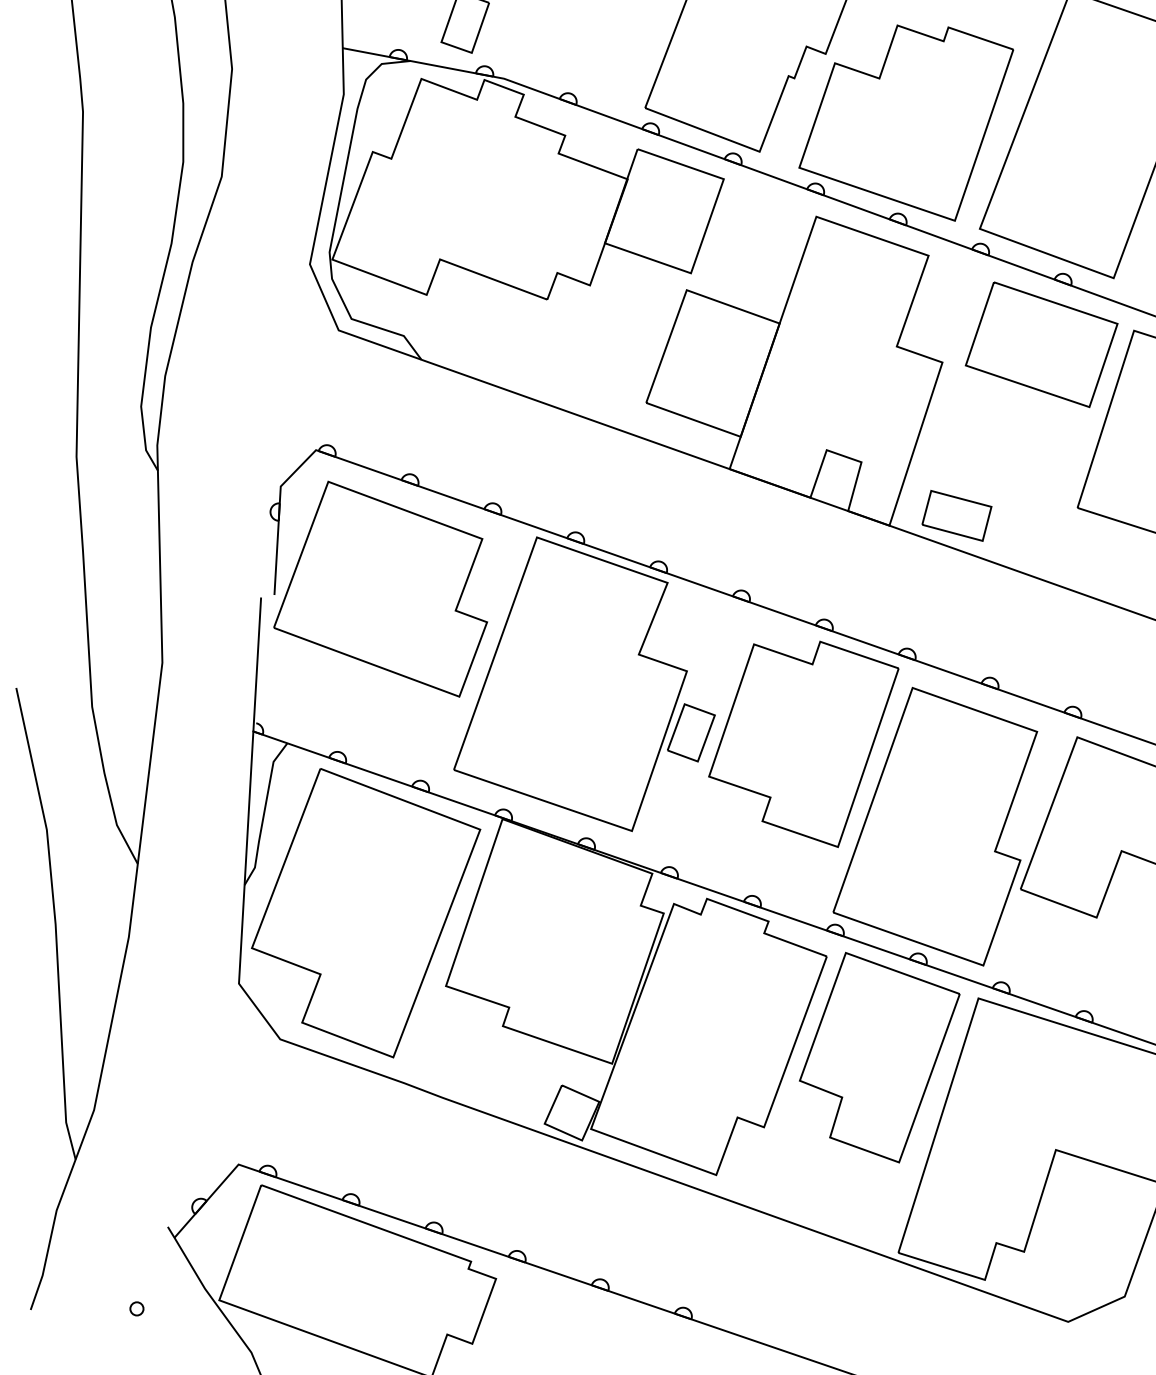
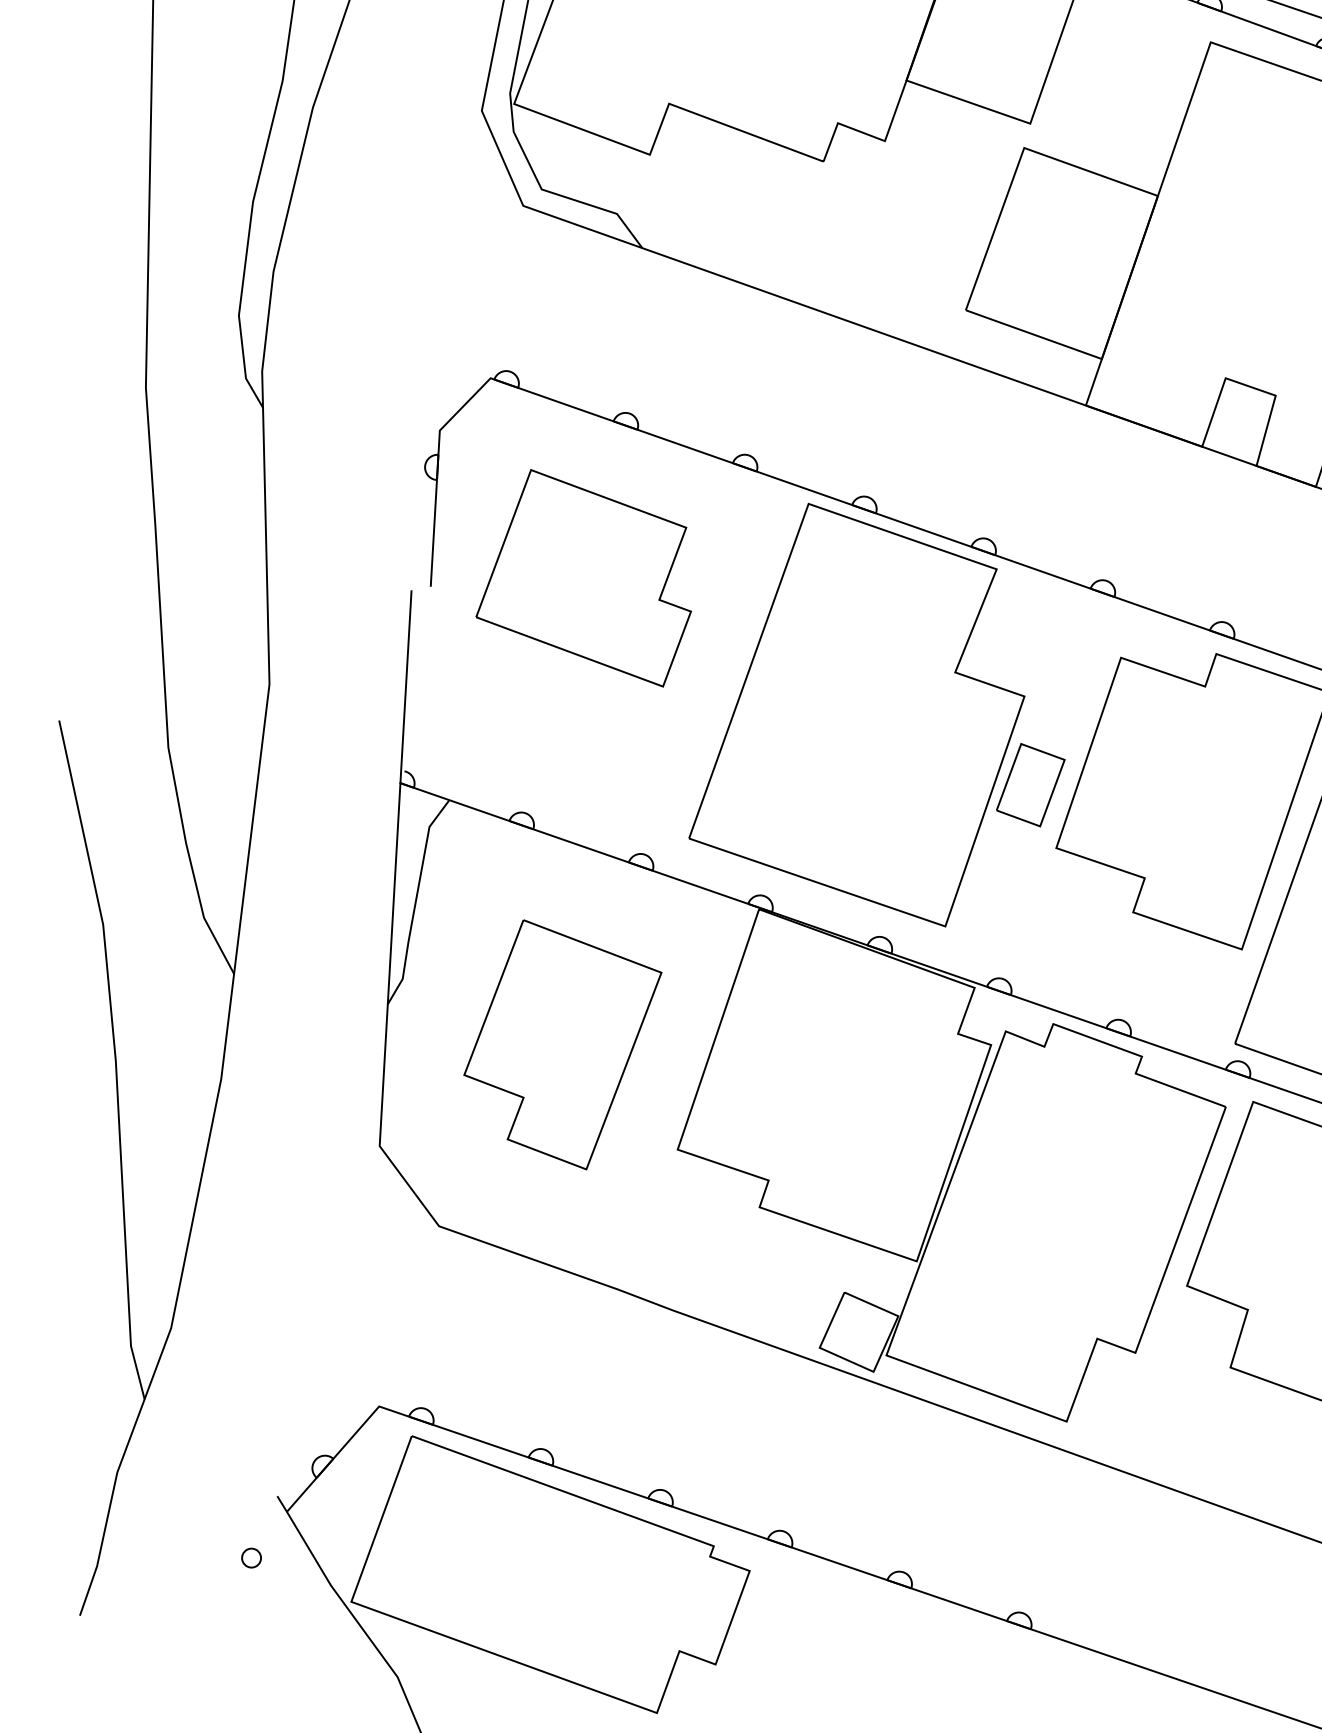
part: (380, 588) -> (583, 577), size x0.7
part: (366, 913) -> (563, 1045), size x0.6
circle: (136, 1308) -> (250, 1557), moved

